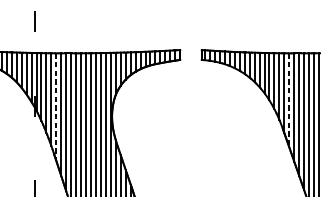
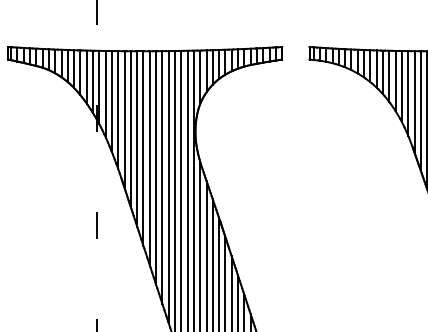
line: (289, 99) -> (420, 110), dashed -> solid
line: (56, 107) -> (124, 120), dashed -> solid

